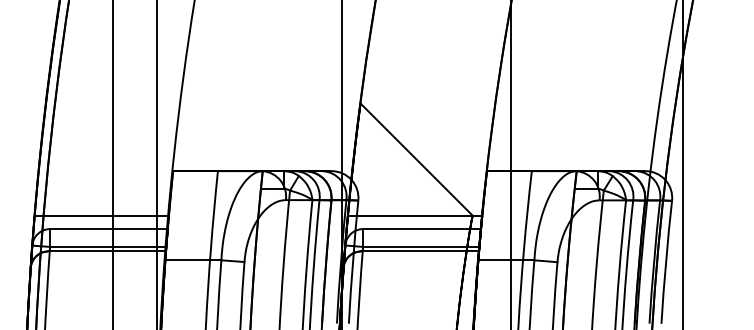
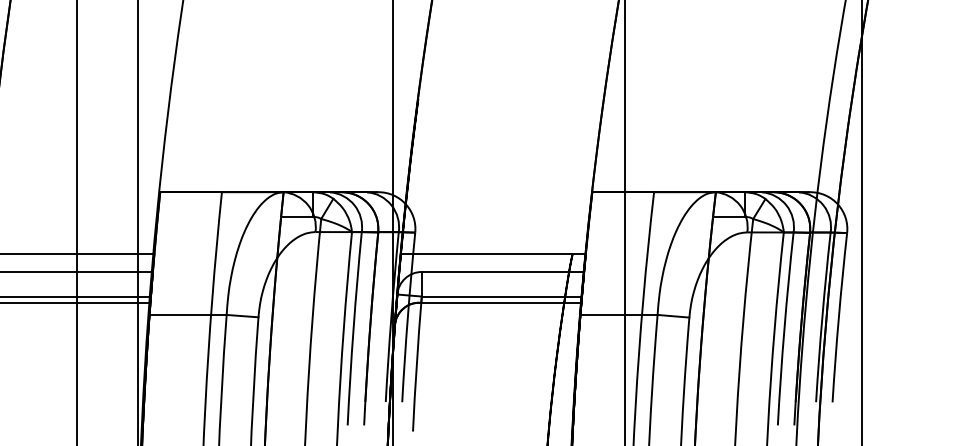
line: (416, 159) -> (495, 176), removed

